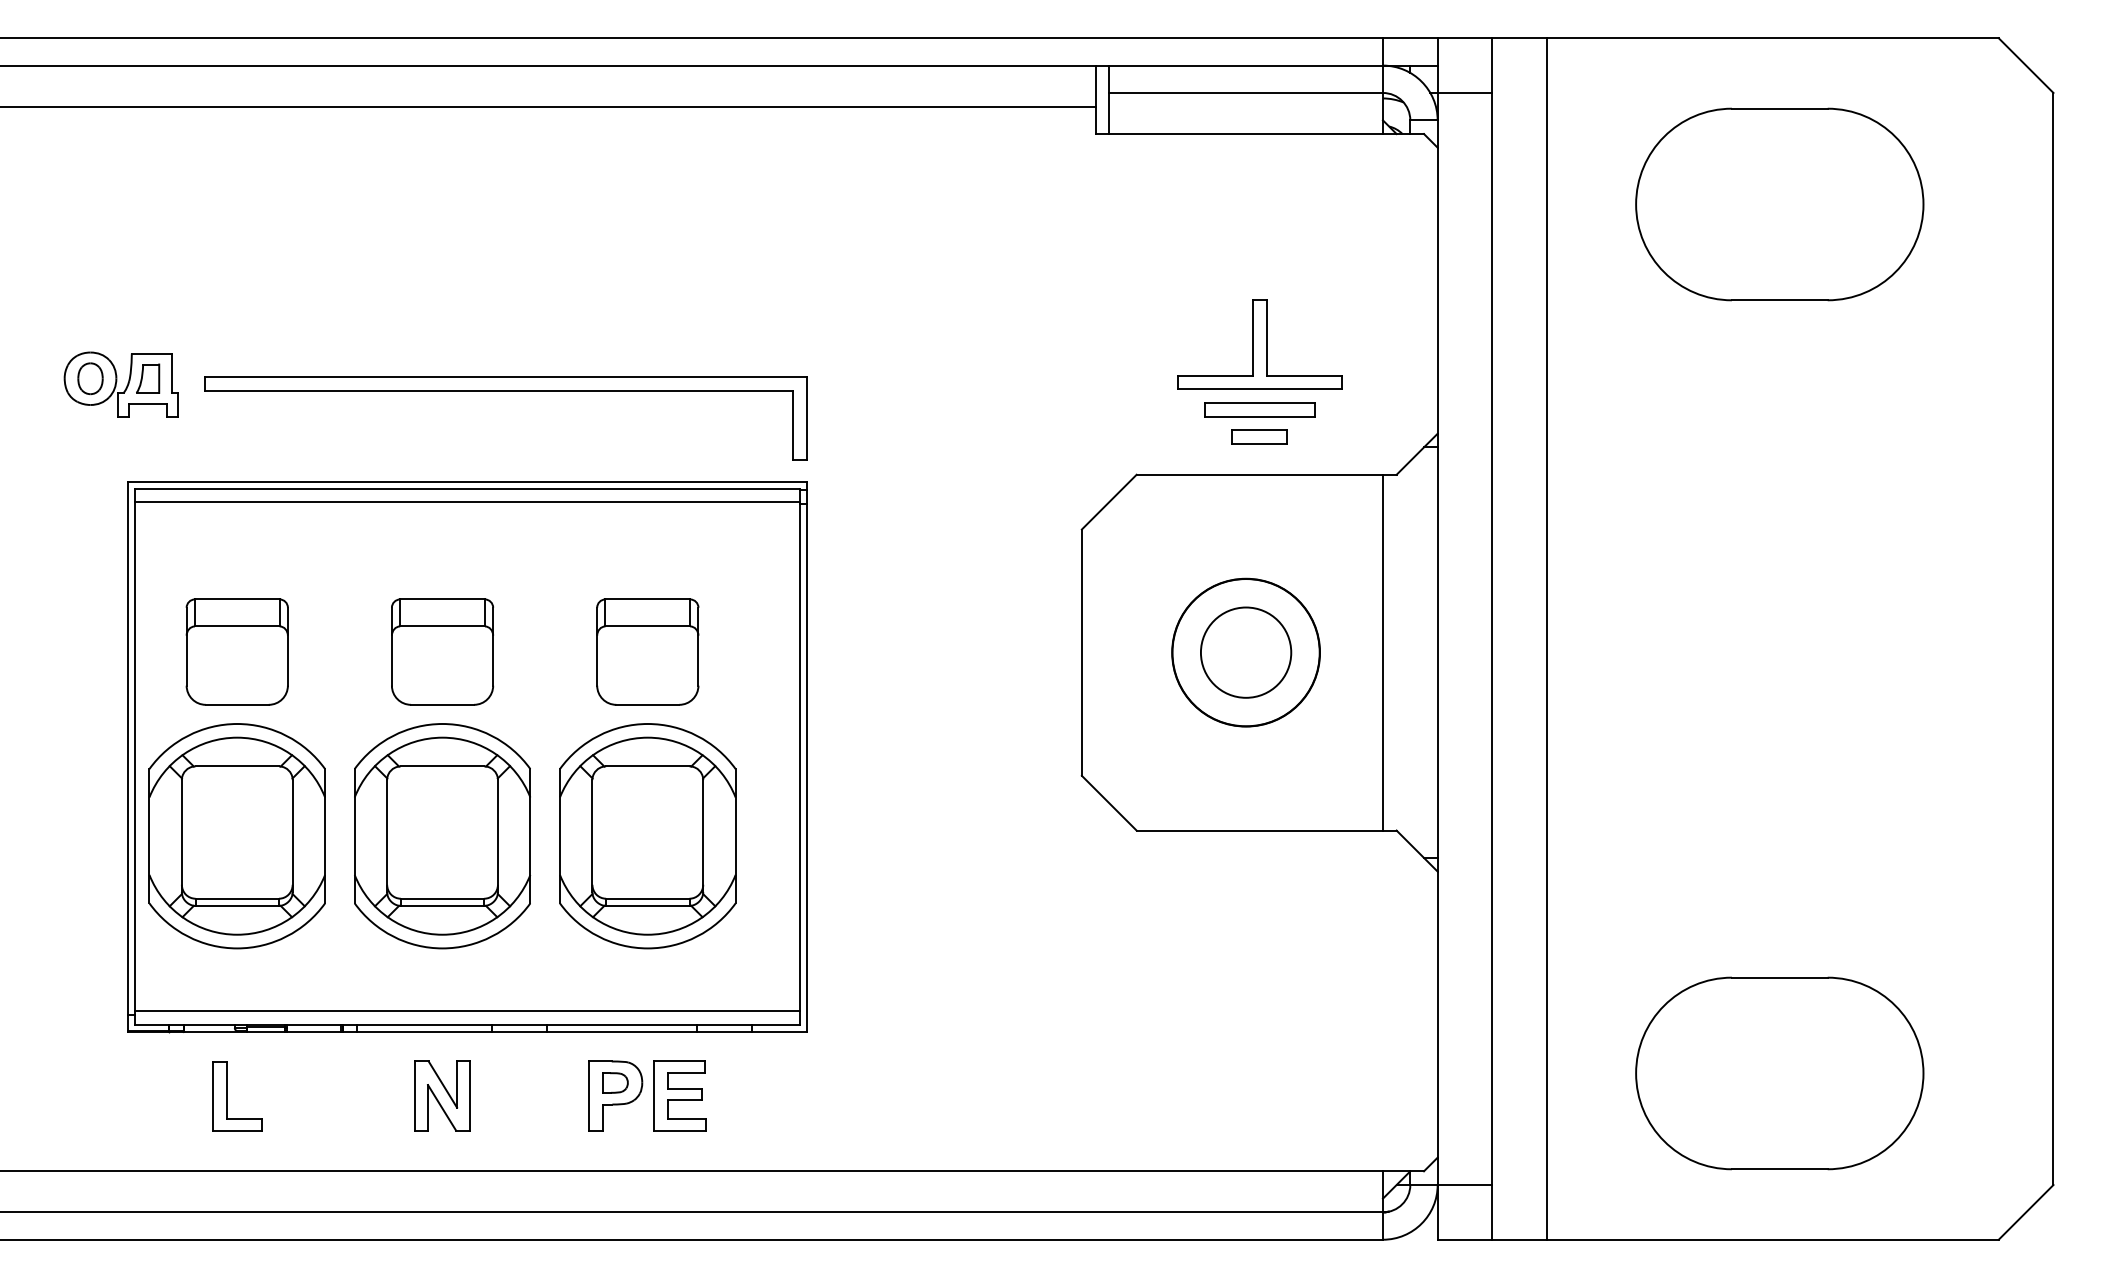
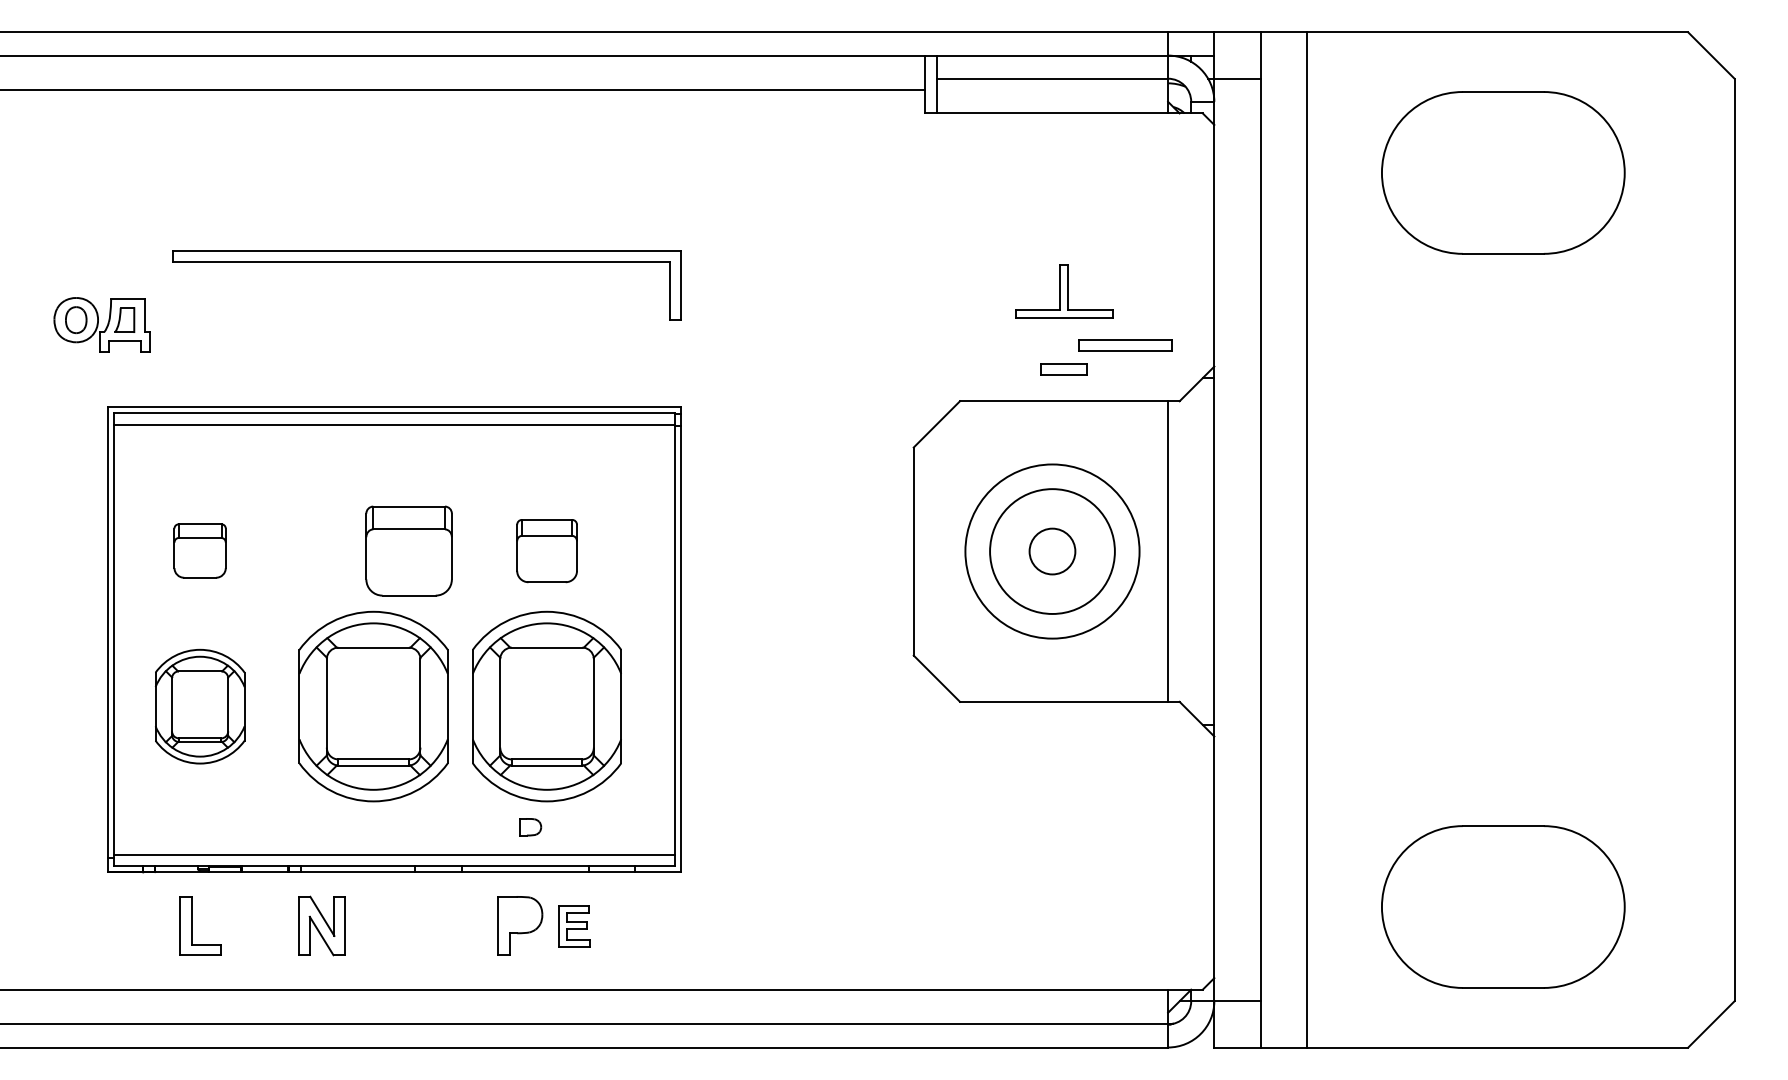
part: (1259, 344) -> (1063, 291), size x0.7
part: (505, 391) -> (426, 262), moved
part: (1259, 409) -> (1125, 345), moved
part: (236, 651) -> (199, 550), size x0.6
part: (442, 651) -> (409, 550), moved
part: (647, 651) -> (546, 550), size x0.7
circle: (1245, 652) -> (1051, 551), size x0.6
circle: (1245, 652) -> (1051, 551), size x1.4
part: (236, 836) -> (199, 706), size x0.6
part: (615, 1082) -> (530, 826), moved
part: (442, 1095) -> (322, 925), moved
part: (679, 1095) -> (573, 925), size x0.7

